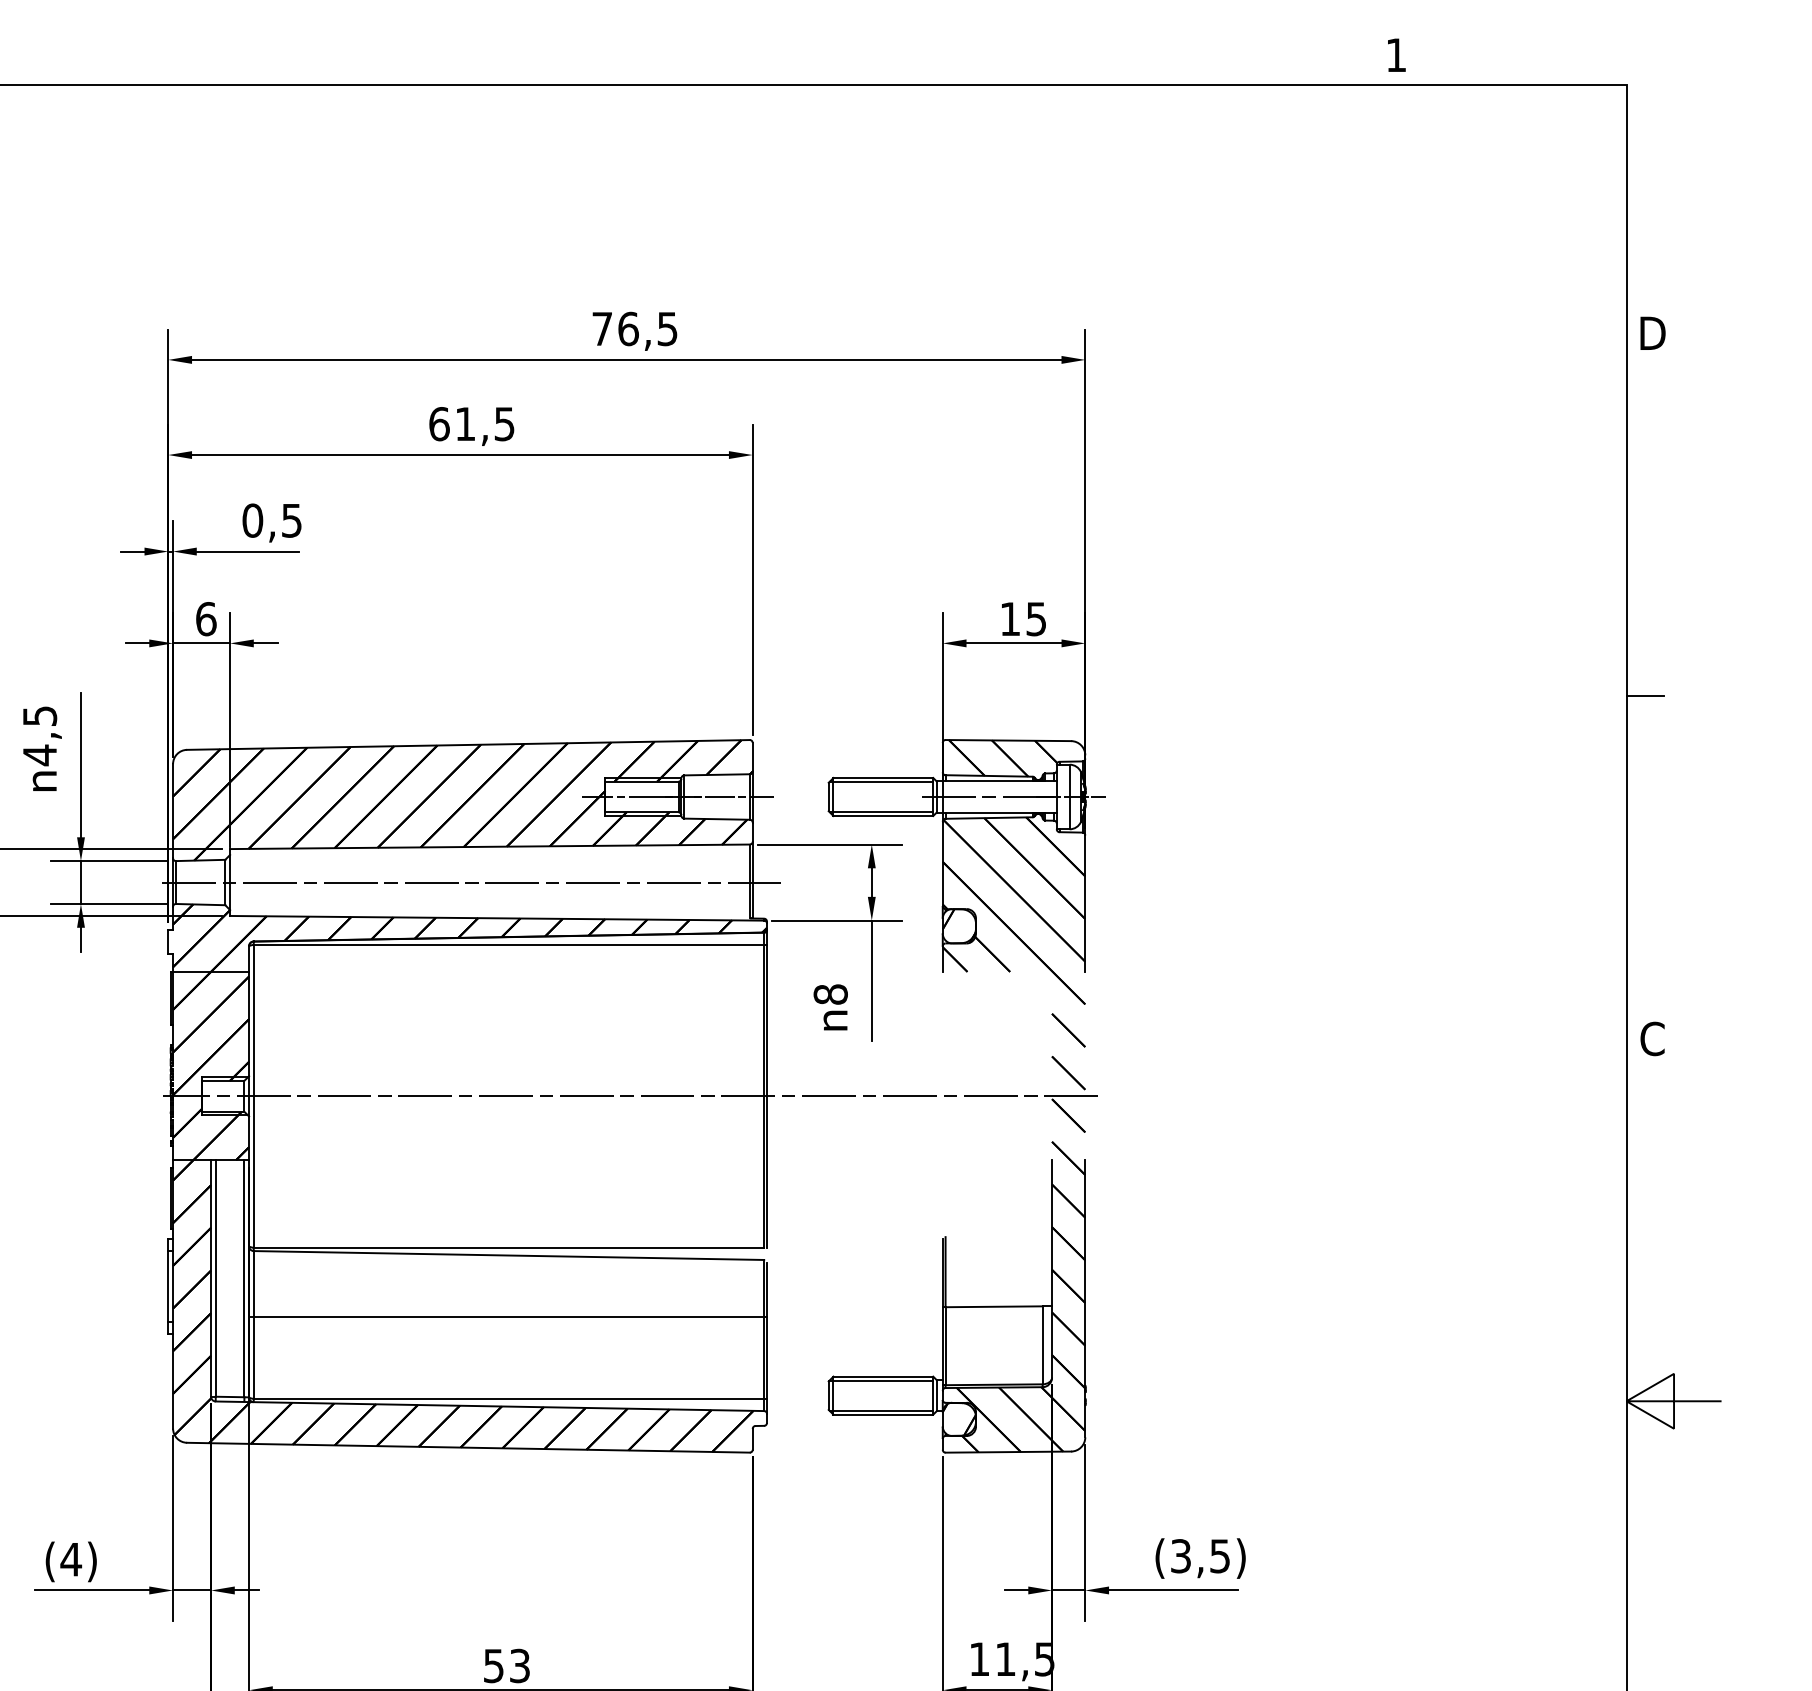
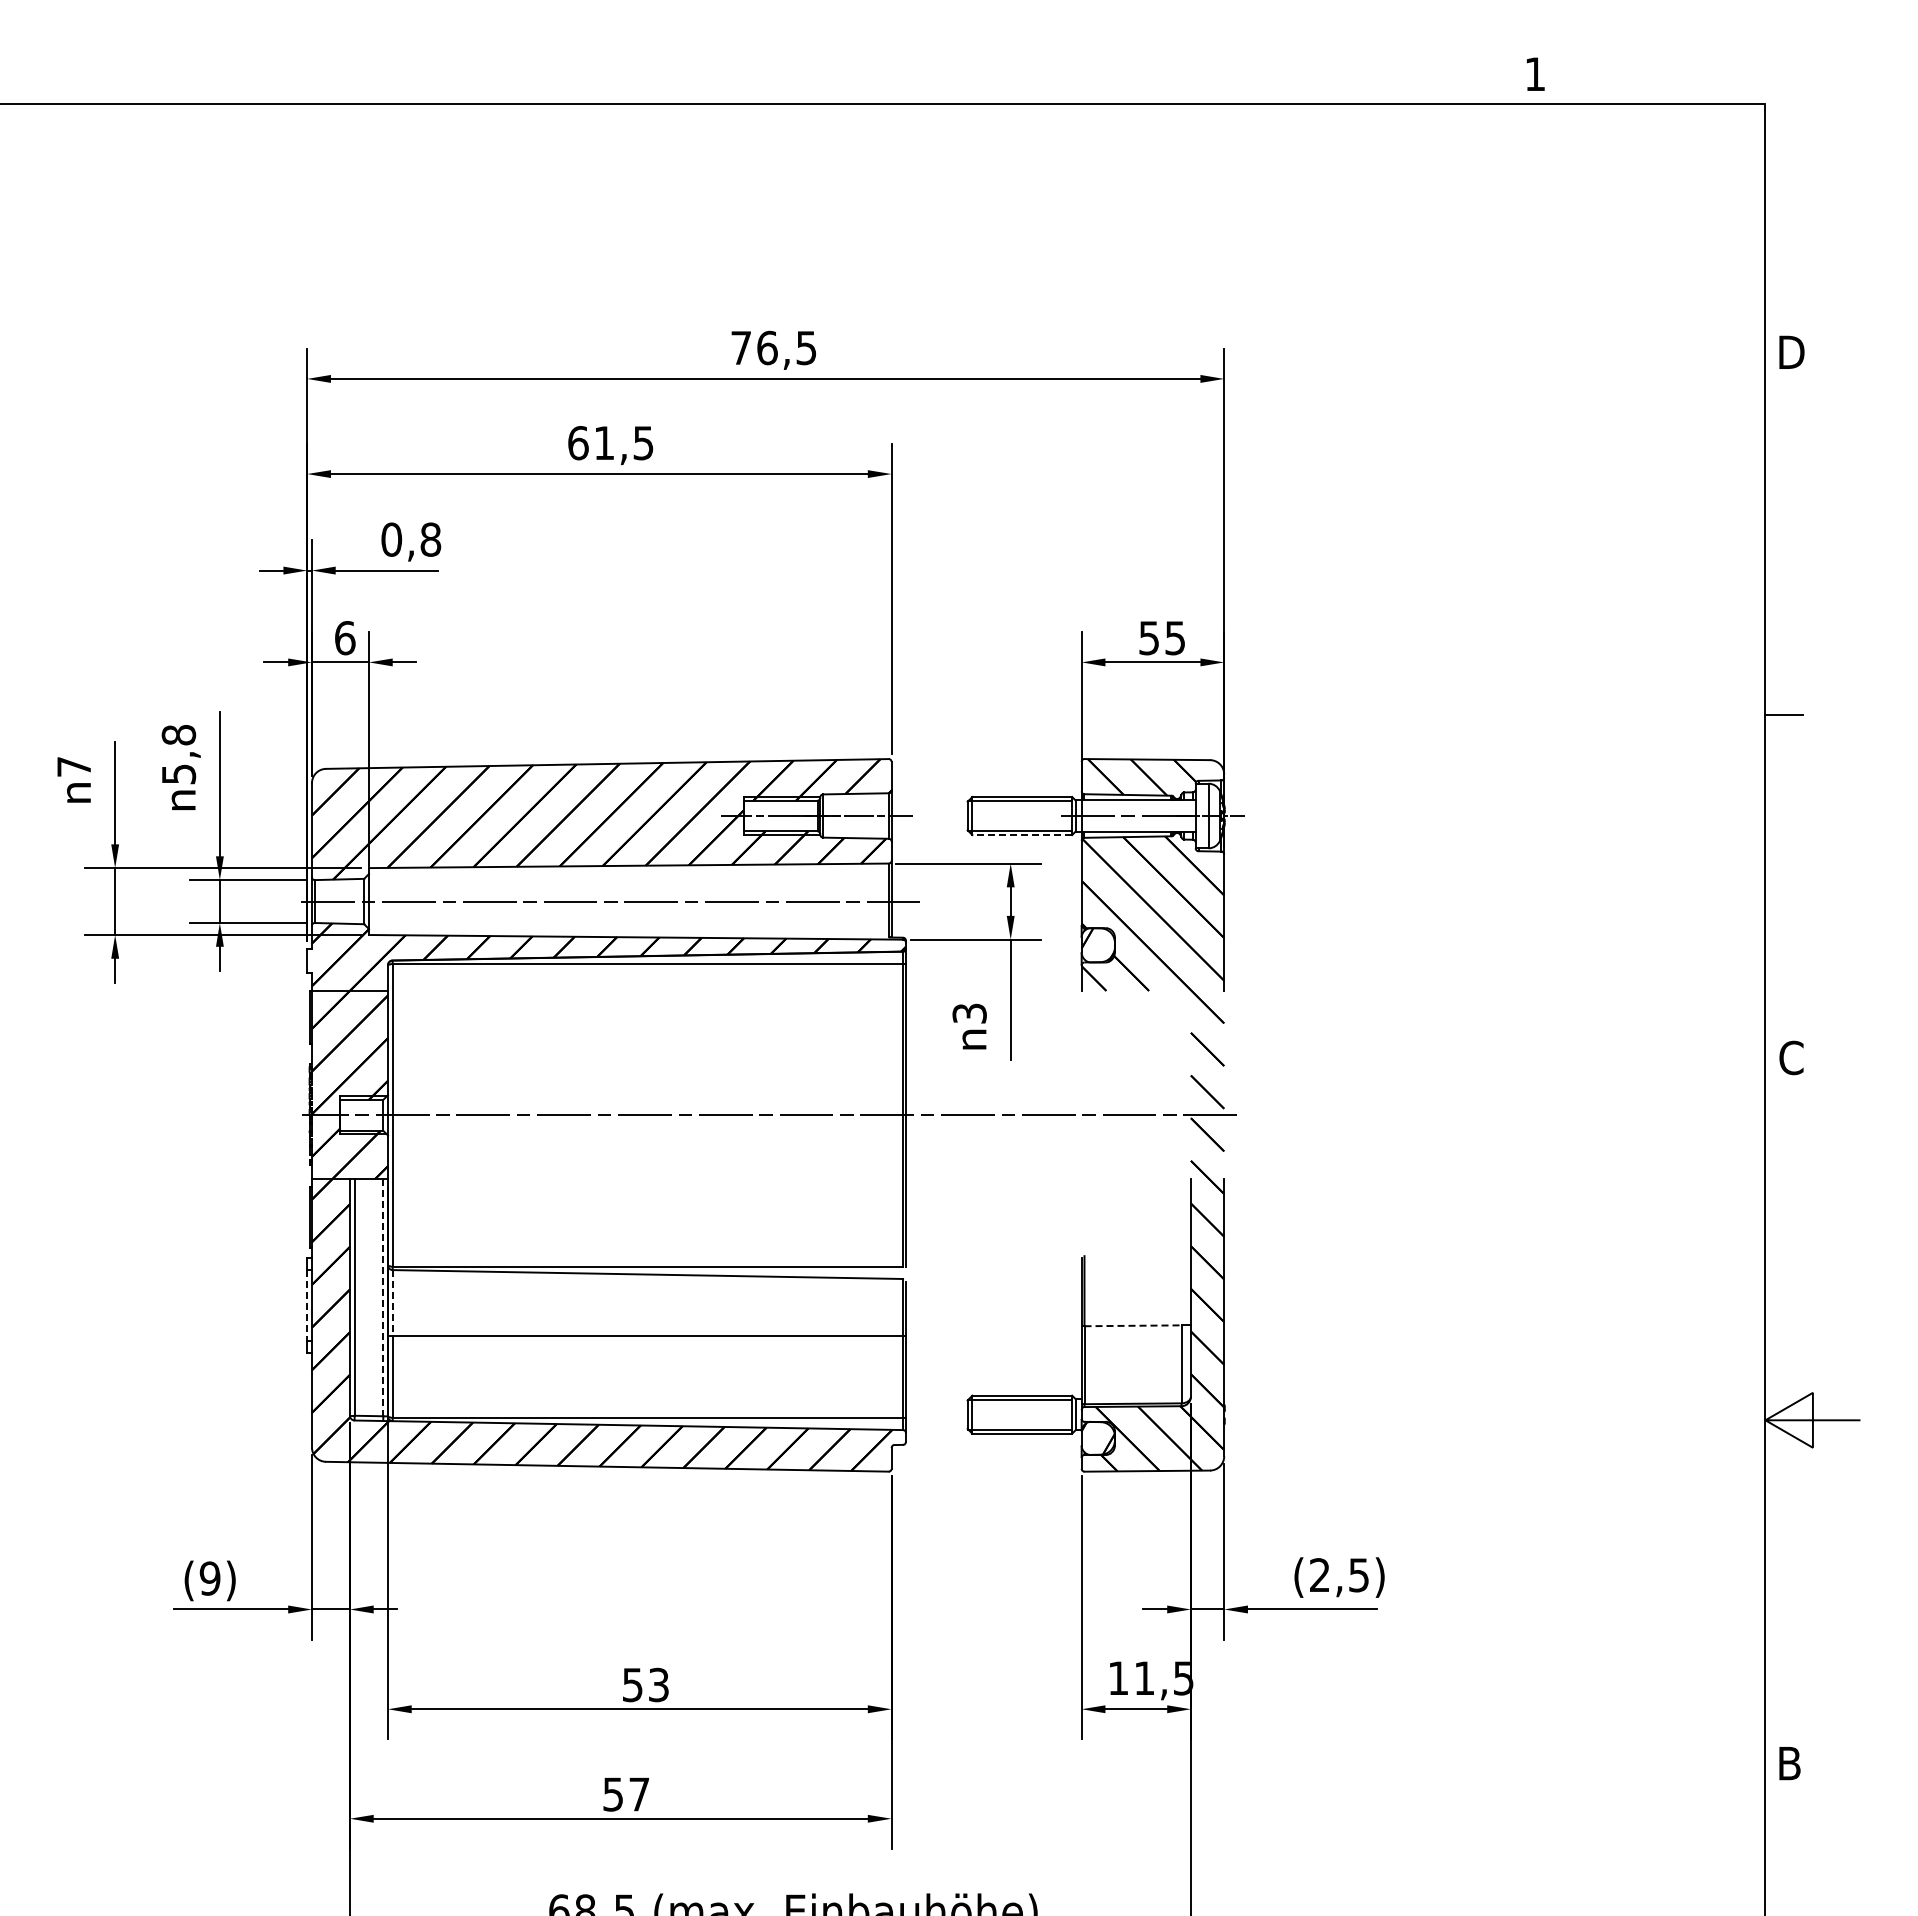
text: (291, 520) -> (430, 539), 0,5 -> 0,8
text: (1009, 619) -> (1148, 638), 15 -> 55
text: (39, 736) -> (178, 755), 4,5 -> 5,8
line: (883, 816) -> (1022, 835), solid -> dashed
text: (830, 994) -> (969, 1013), 8 -> 3
line: (244, 1278) -> (383, 1297), solid -> dashed
line: (253, 1283) -> (392, 1302), solid -> dashed
line: (168, 1286) -> (307, 1305), solid -> dashed
line: (994, 1306) -> (1133, 1325), solid -> dashed
text: (1180, 1556) -> (1319, 1575), (3,5) -> (2,5)
text: (70, 1559) -> (209, 1578), (4) -> (9)

